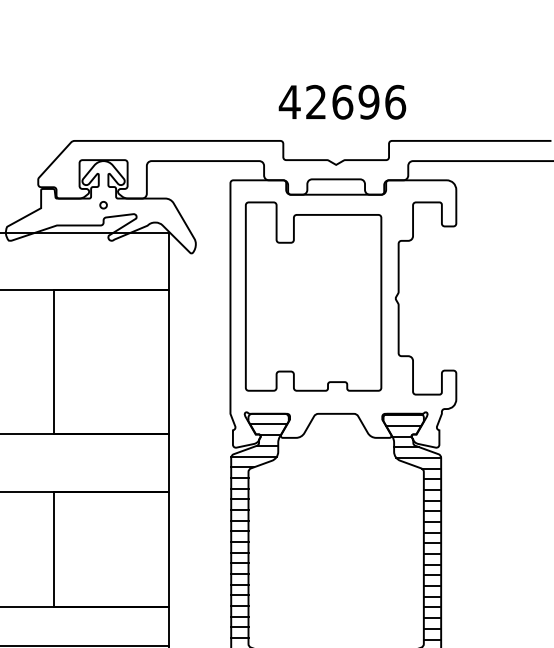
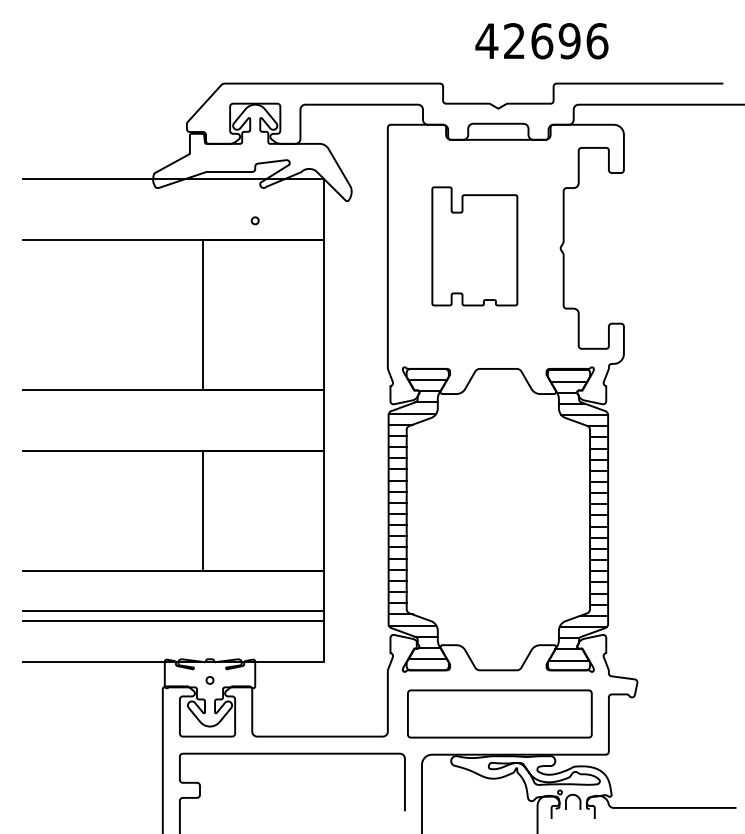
text: (342, 102) -> (541, 41), moved
circle: (102, 204) -> (254, 220), moved
part: (313, 296) -> (474, 246), size x0.6

